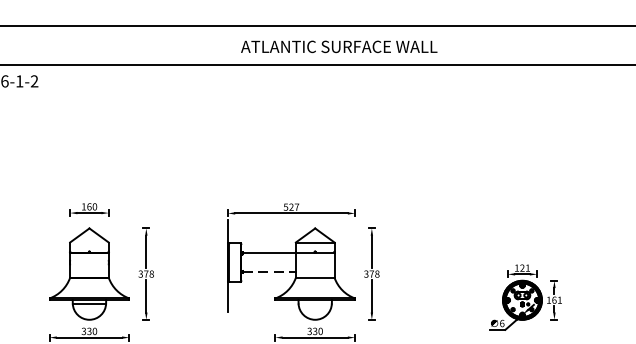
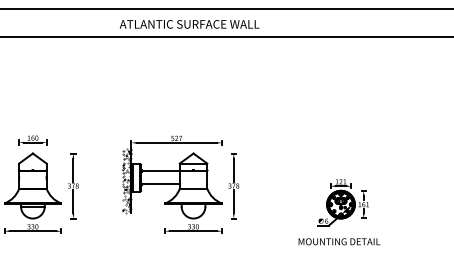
text: (339, 47) -> (189, 24), moved
hatch: (220, 266) -> (126, 180), added
line: (270, 271) -> (161, 184), dashed -> solid

